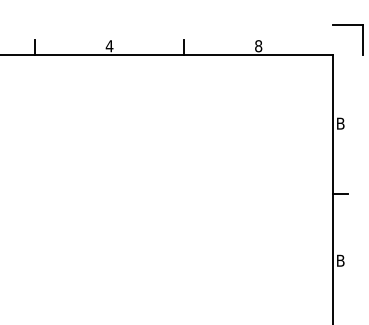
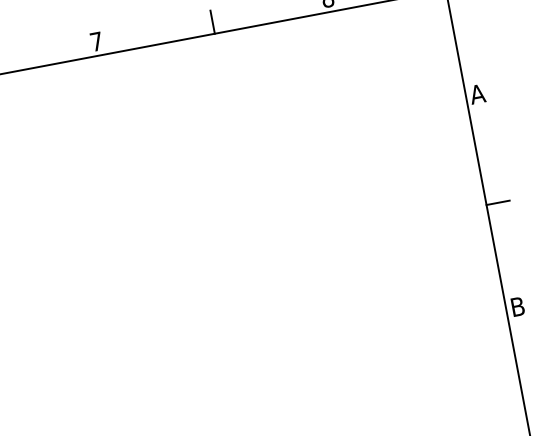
text: (109, 46) -> (96, 42), 4 -> 7
text: (340, 123) -> (477, 93), B -> A

